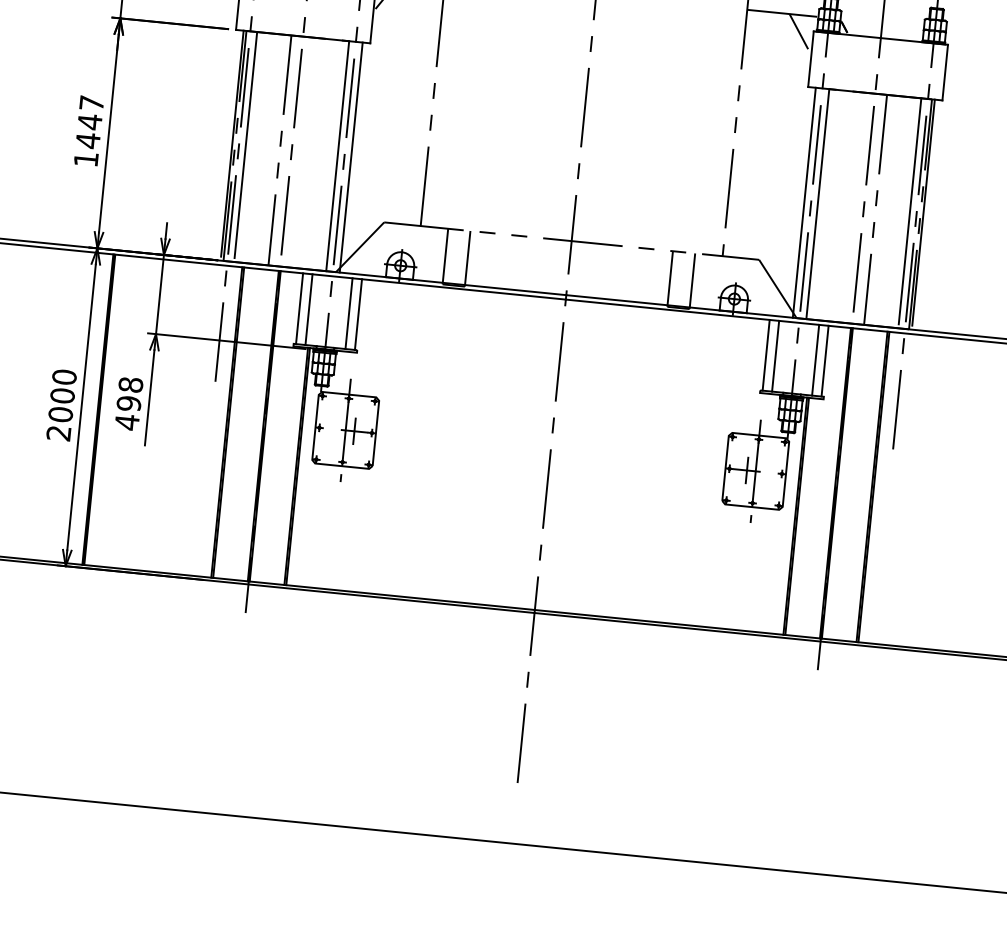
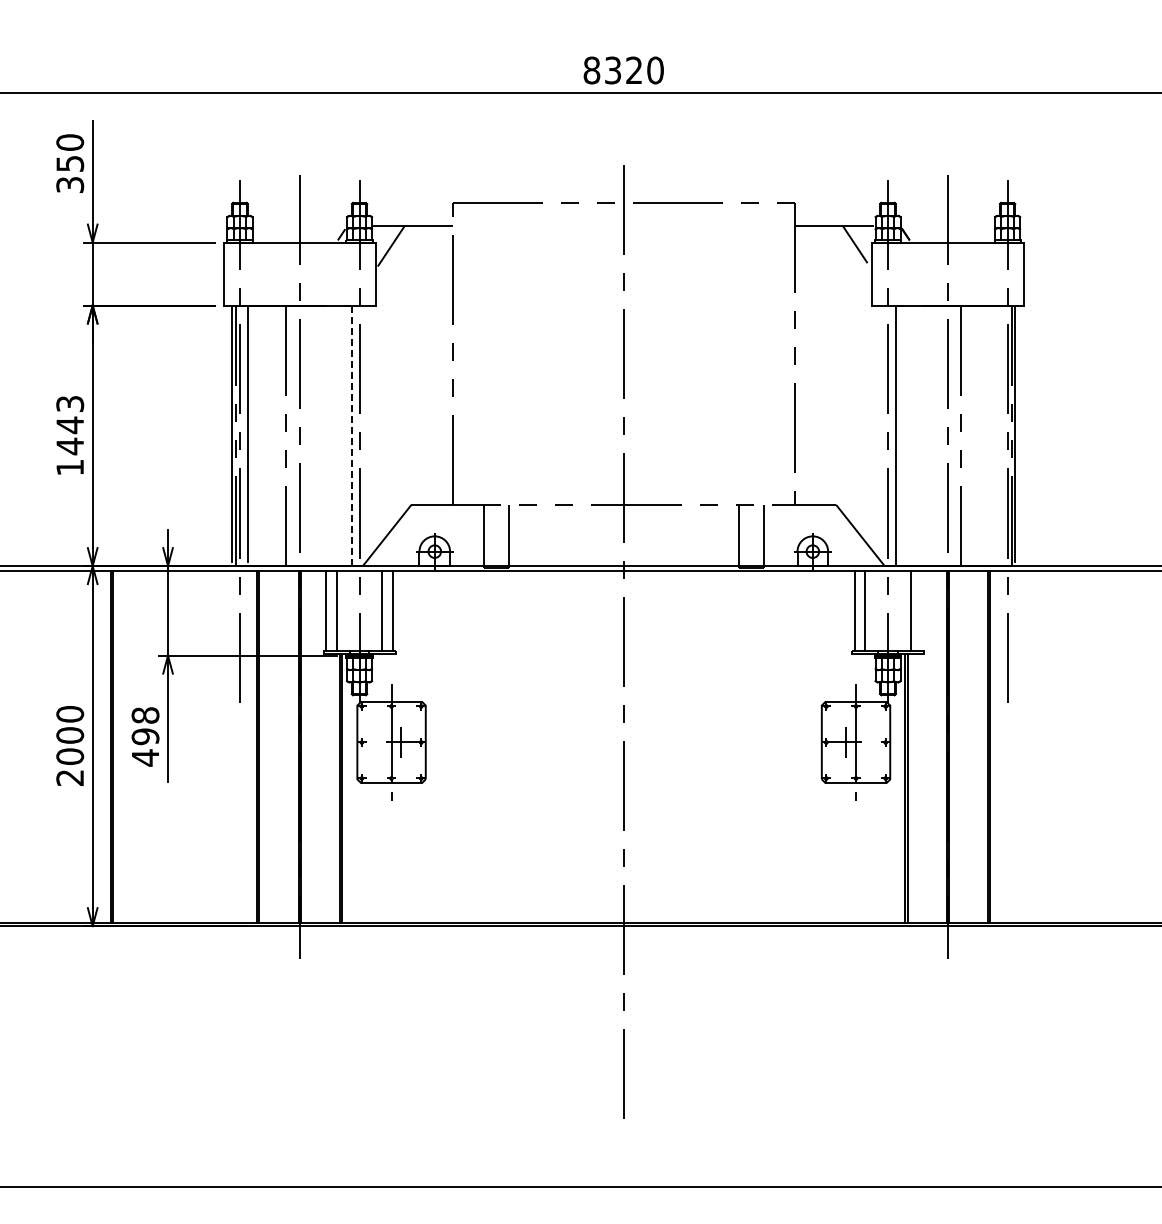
text: (92, 102) -> (70, 403), 1447 -> 1443
line: (337, 155) -> (351, 435), solid -> dashed
line: (351, 157) -> (367, 435), removed
line: (804, 202) -> (880, 435), removed
line: (909, 211) -> (999, 433), removed
line: (825, 361) -> (921, 611), removed

